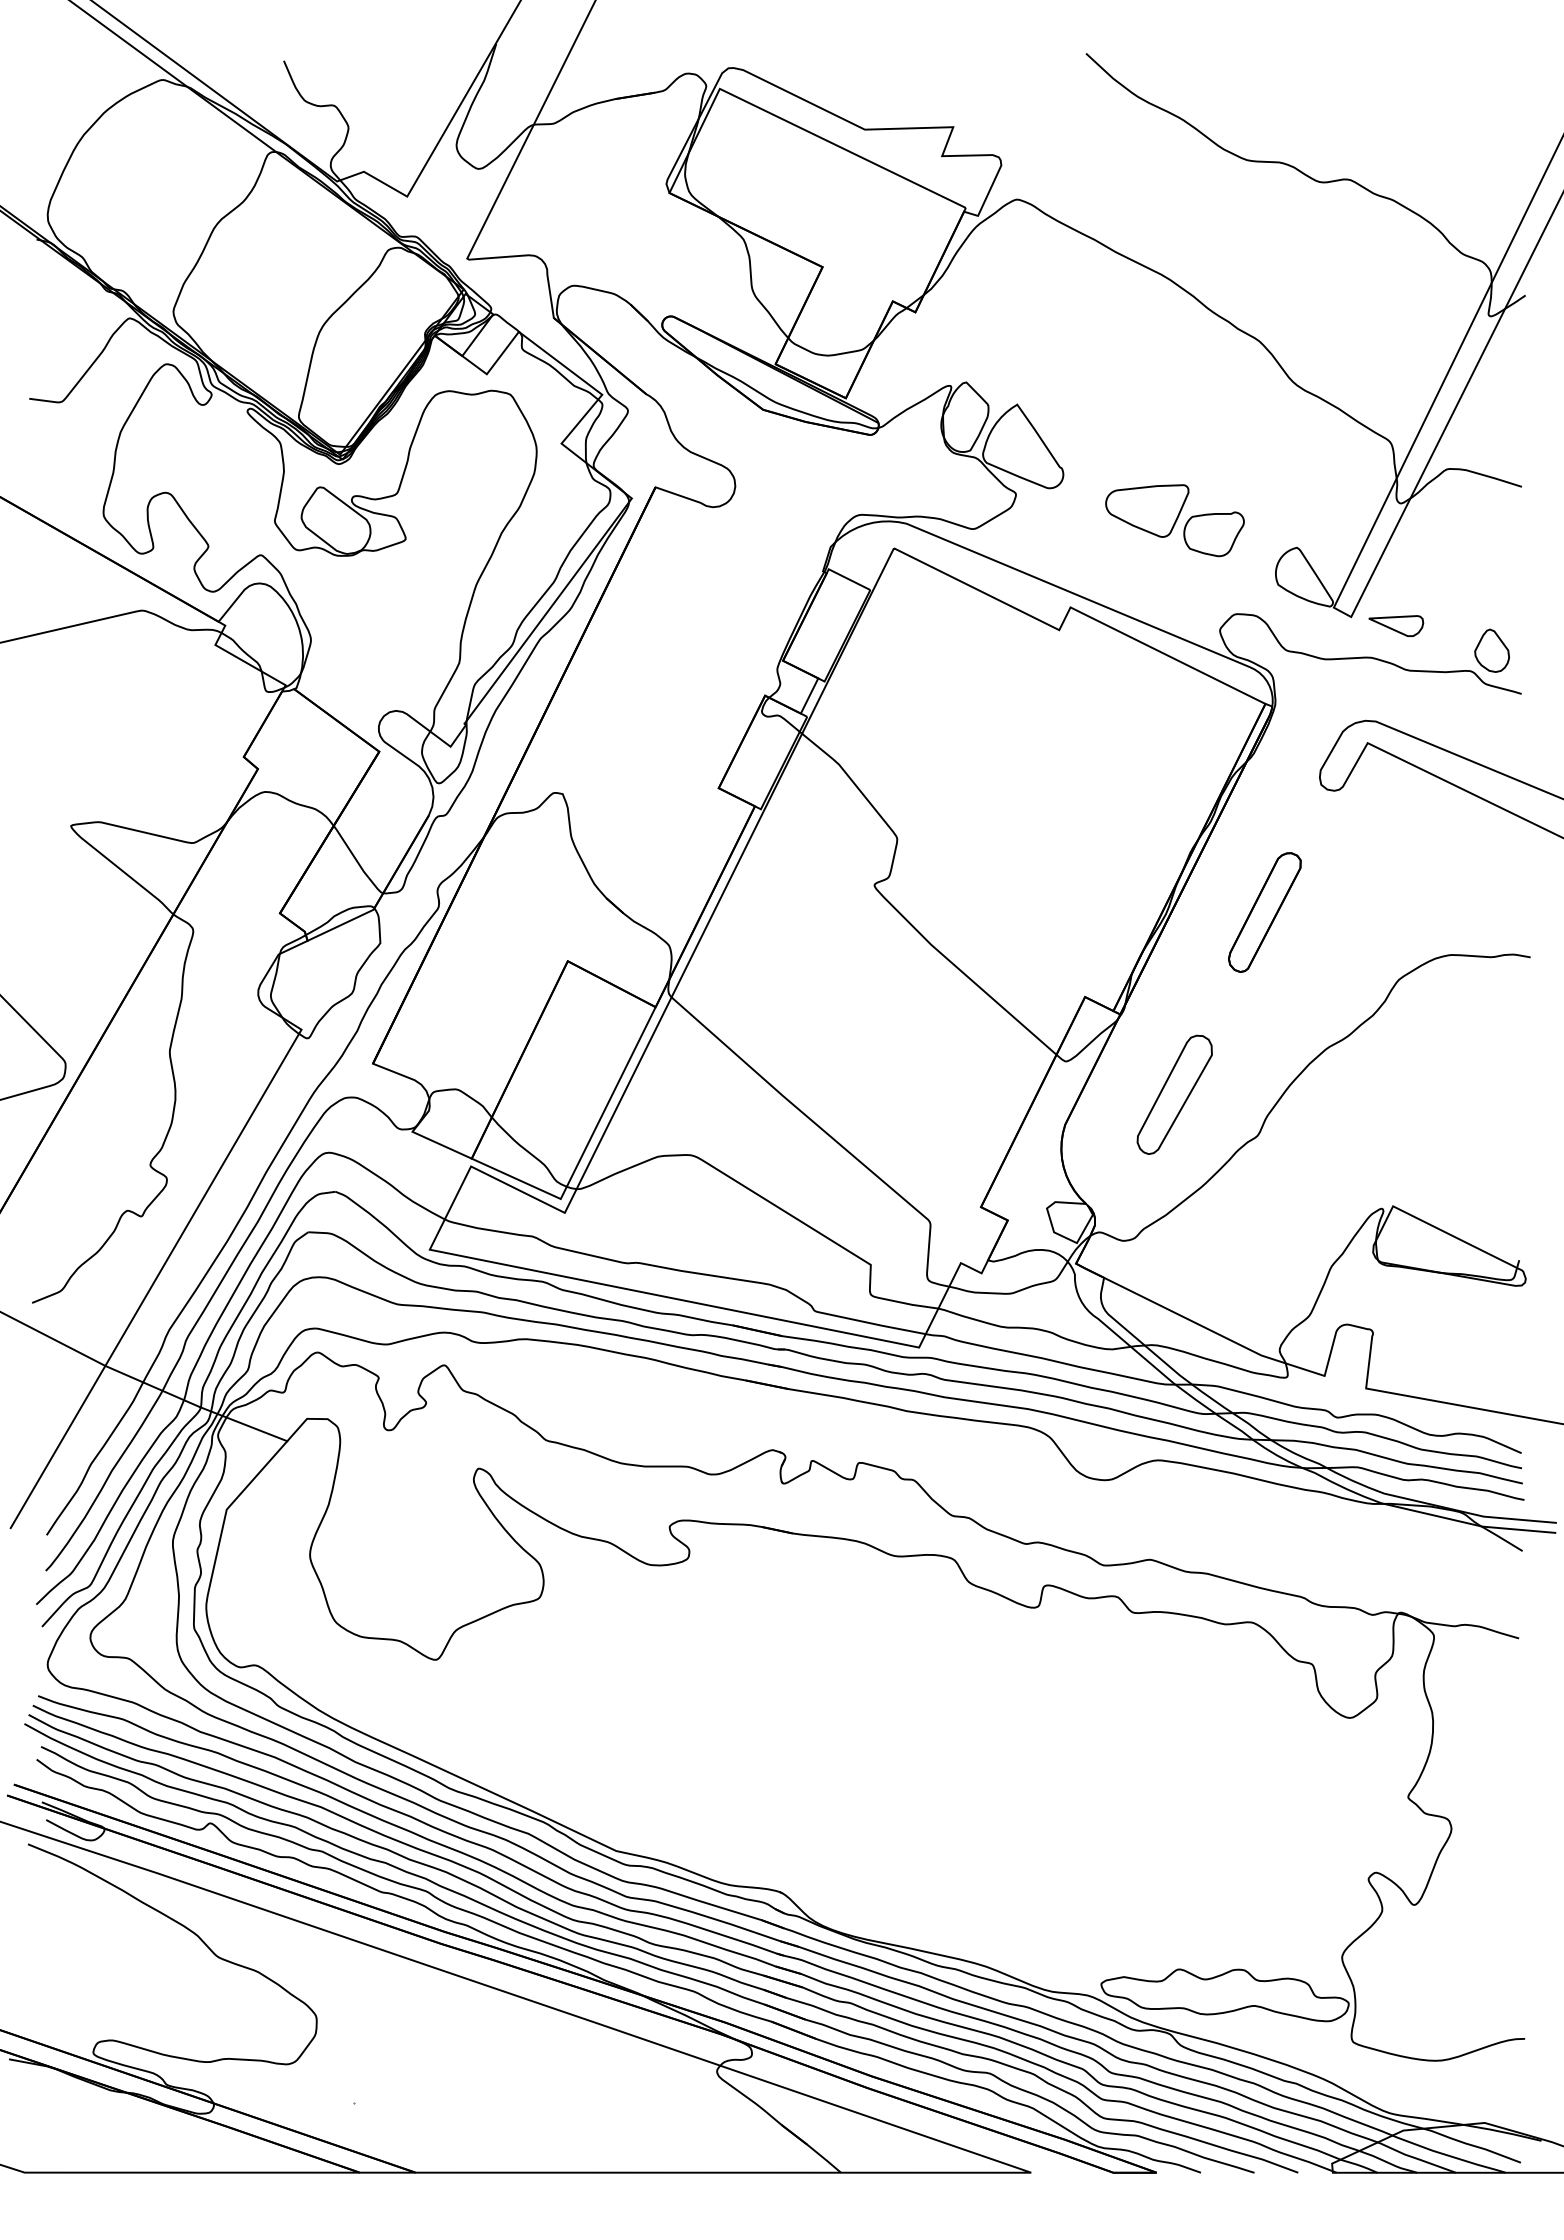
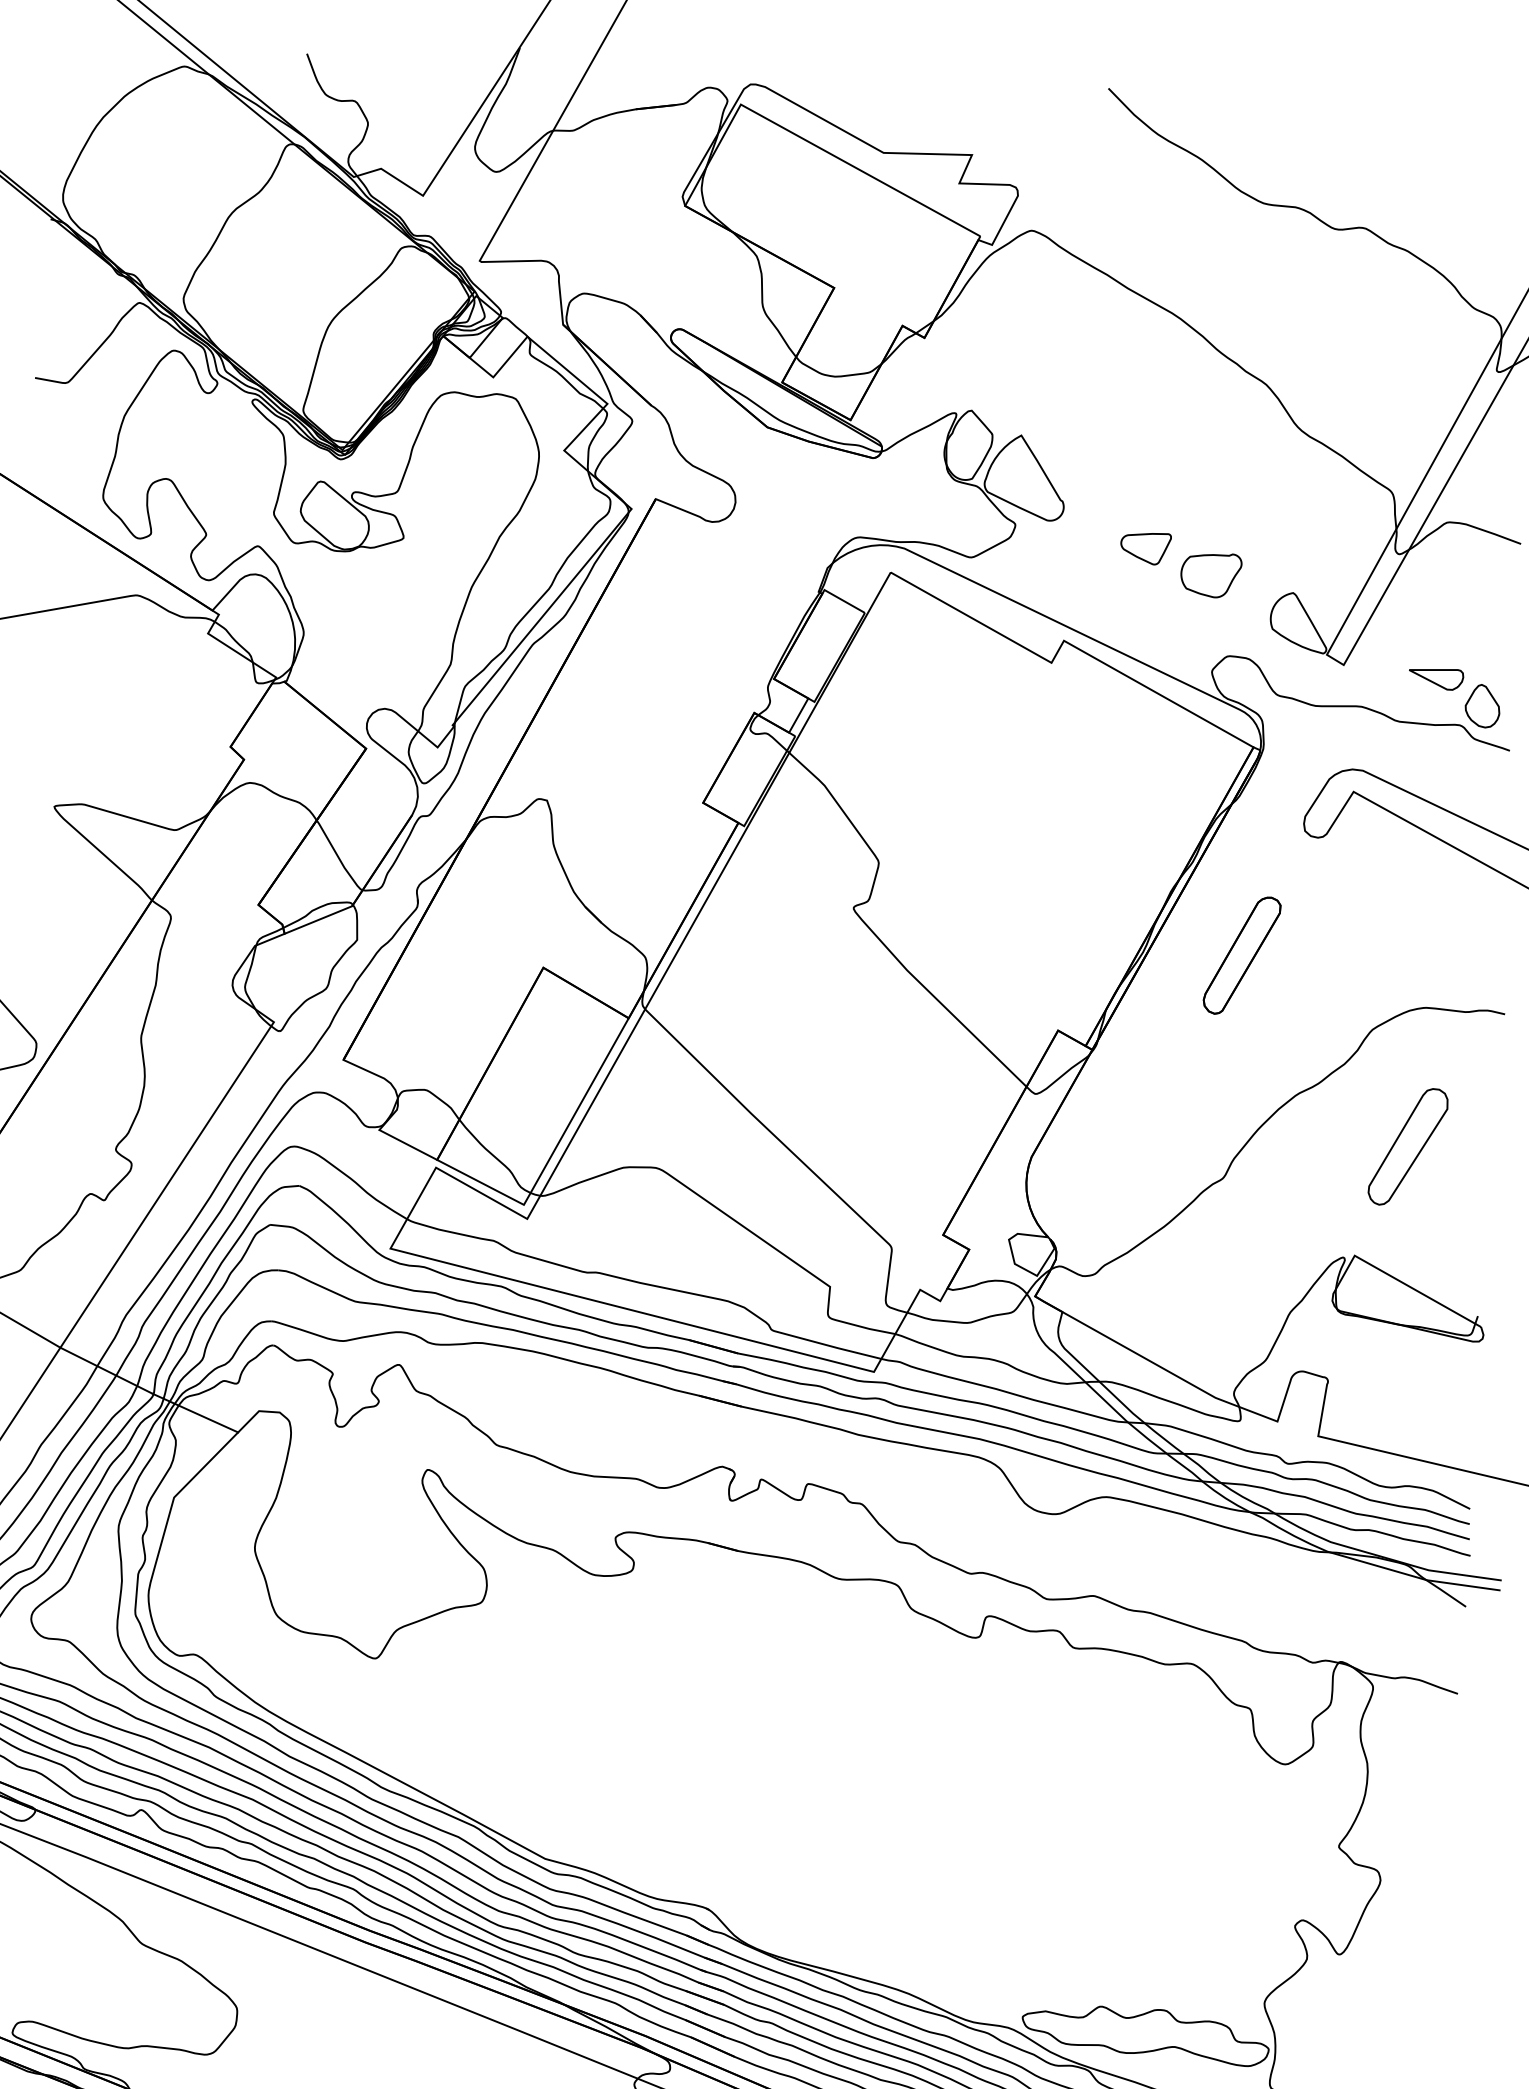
part: (1147, 510) -> (1145, 548), size x0.6
part: (1396, 625) -> (1436, 678), moved
part: (1174, 1094) -> (1407, 1146), moved

